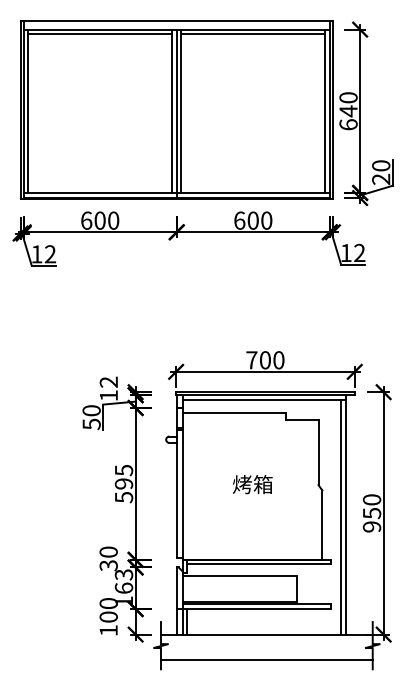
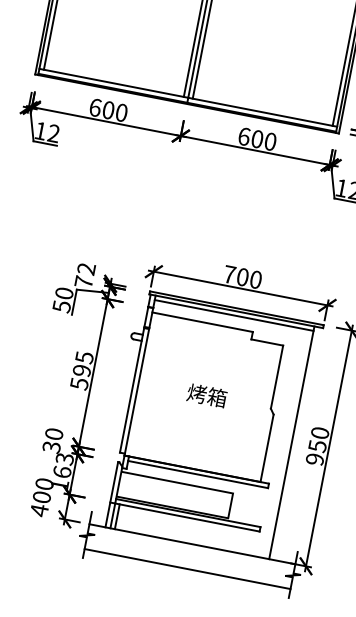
text: (108, 395) -> (83, 281), 12 -> 72
line: (341, 516) -> (287, 443), removed
text: (108, 630) -> (39, 510), 100 -> 400

